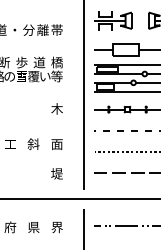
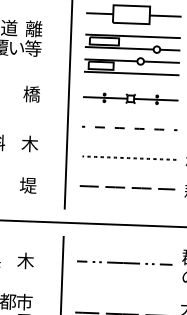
text: (56, 62) -> (33, 28), 橋 -> 離
text: (56, 108) -> (30, 93), 木 -> 橋
text: (56, 144) -> (29, 144), 面 -> 木
text: (56, 227) -> (24, 261), 界 -> 木

